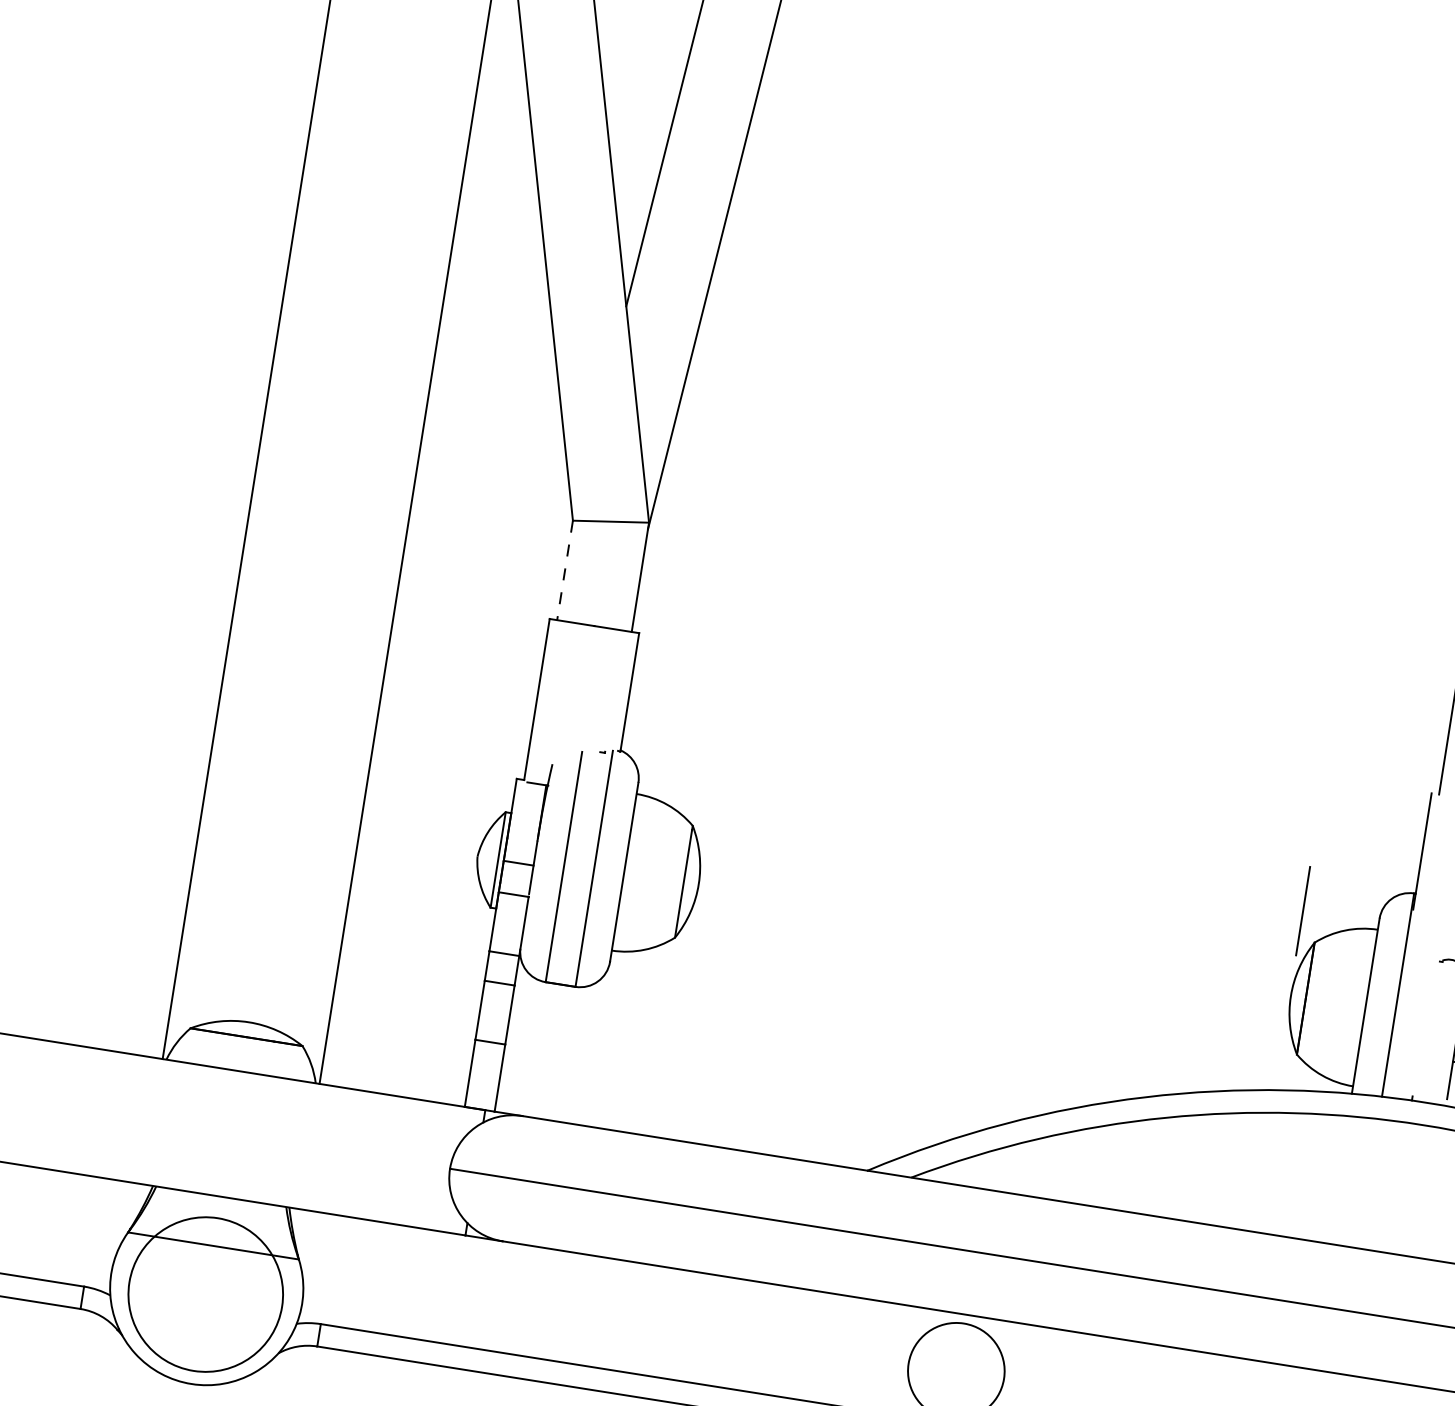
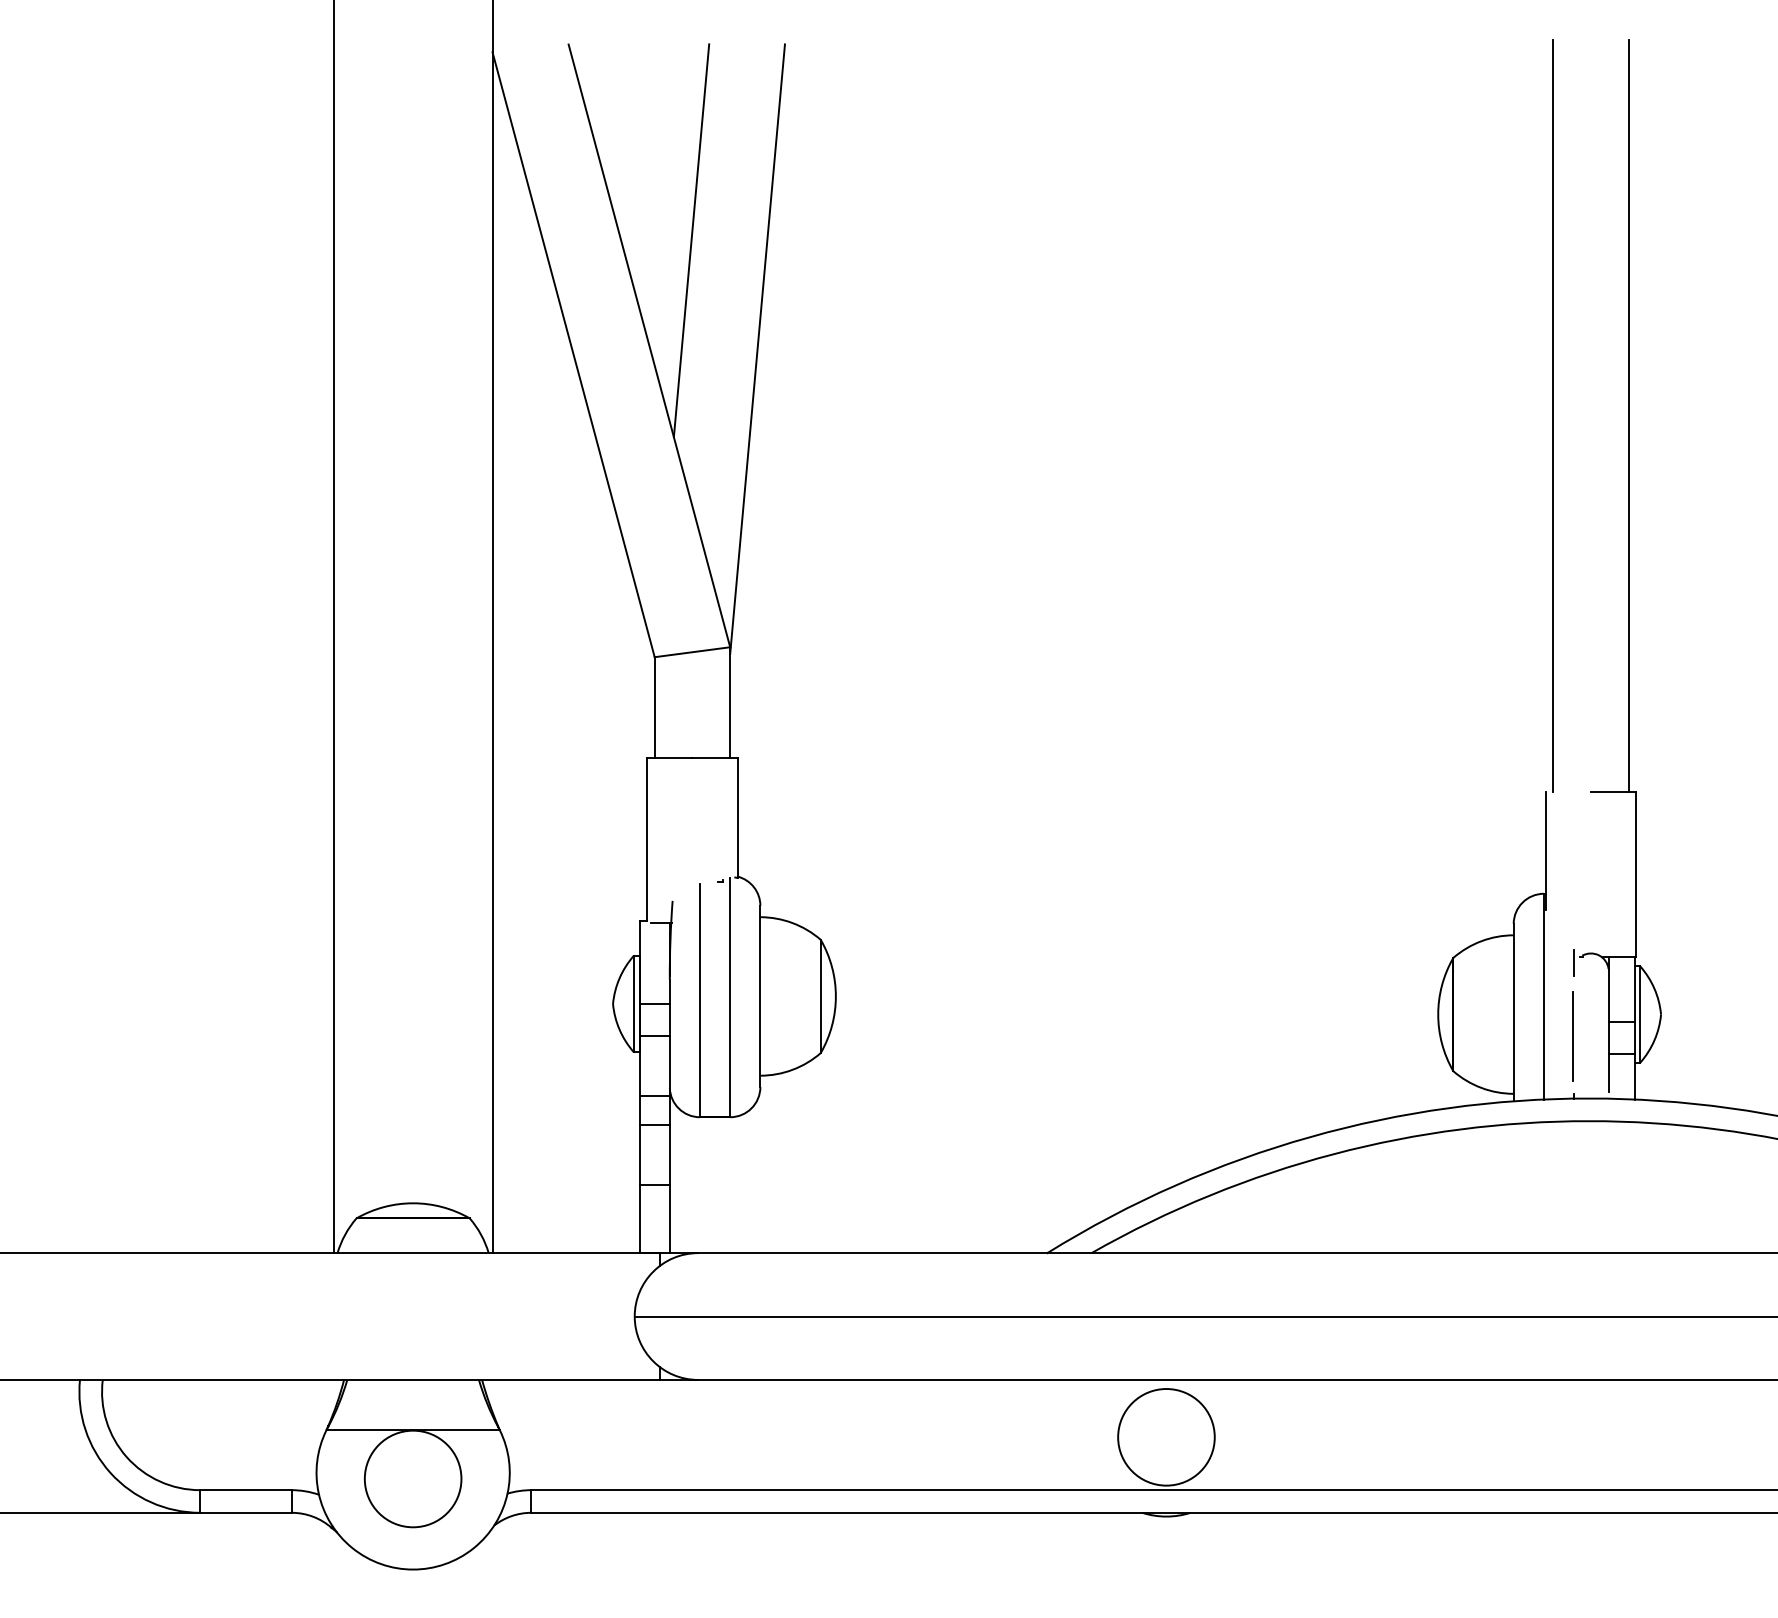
line: (564, 571) -> (654, 708), dashed -> solid
line: (1302, 910) -> (1572, 1036), moved
line: (1433, 967) -> (1574, 963), added
circle: (205, 1293) -> (412, 1478), size x0.62

